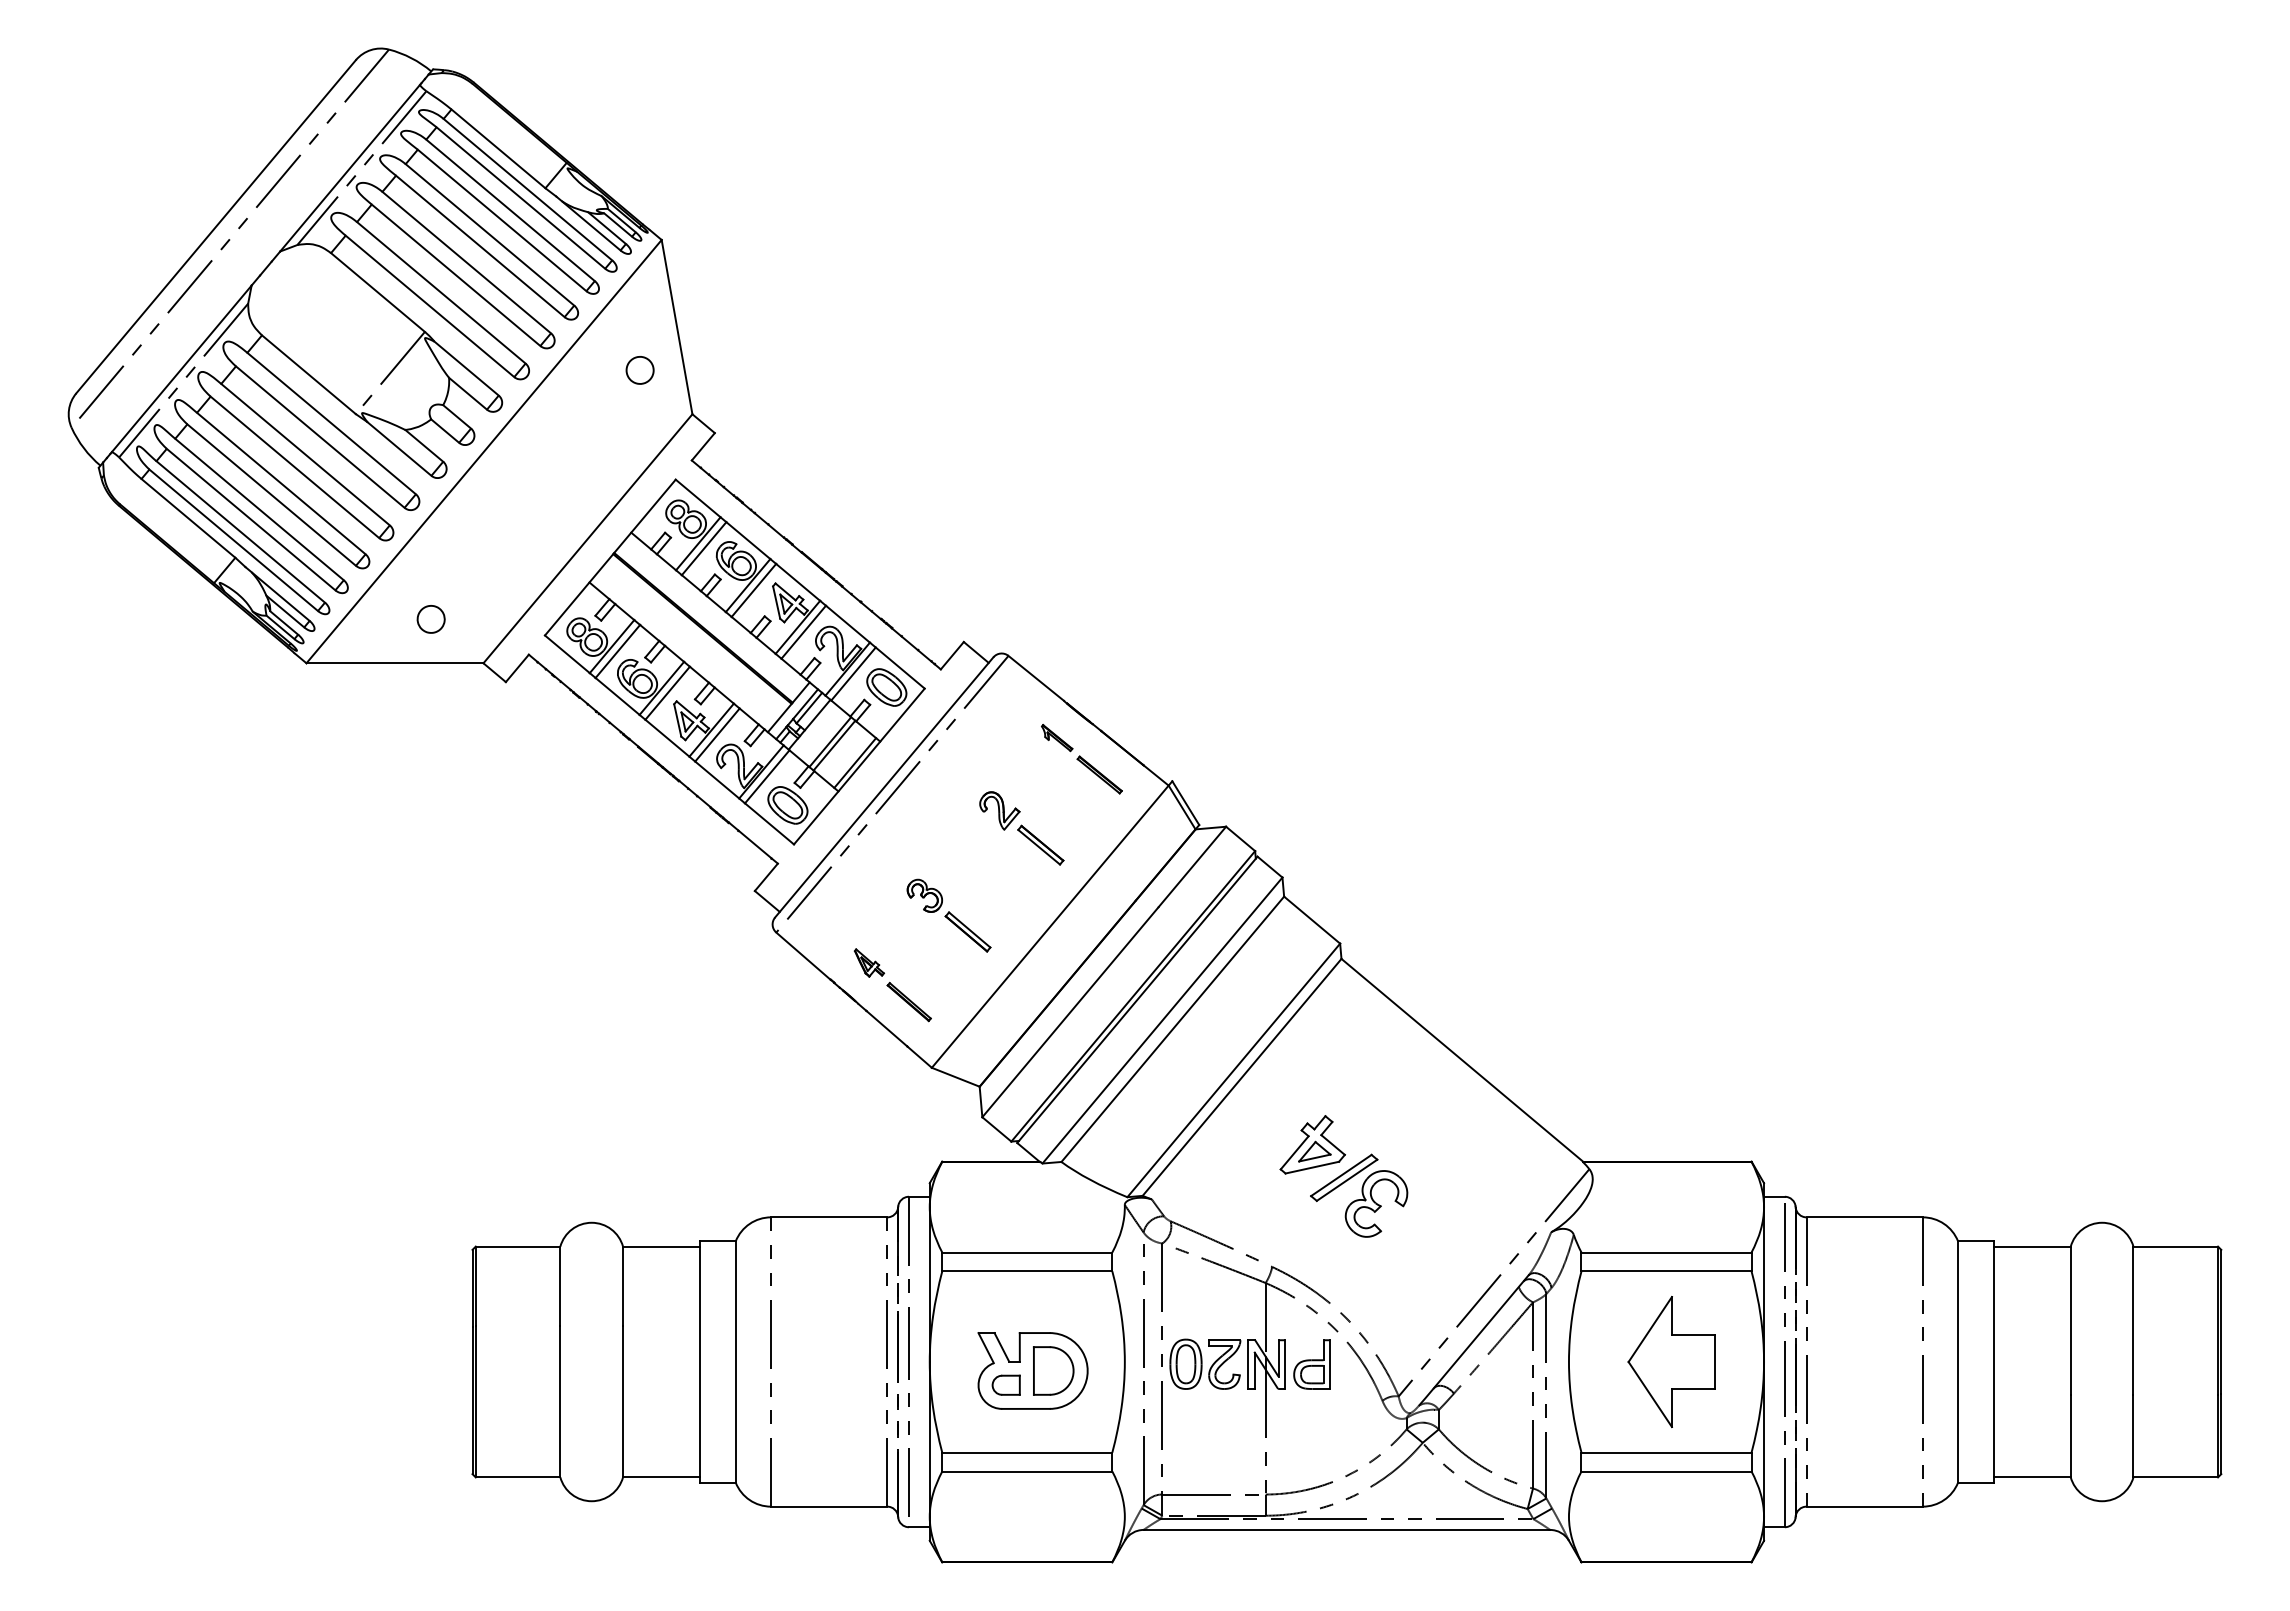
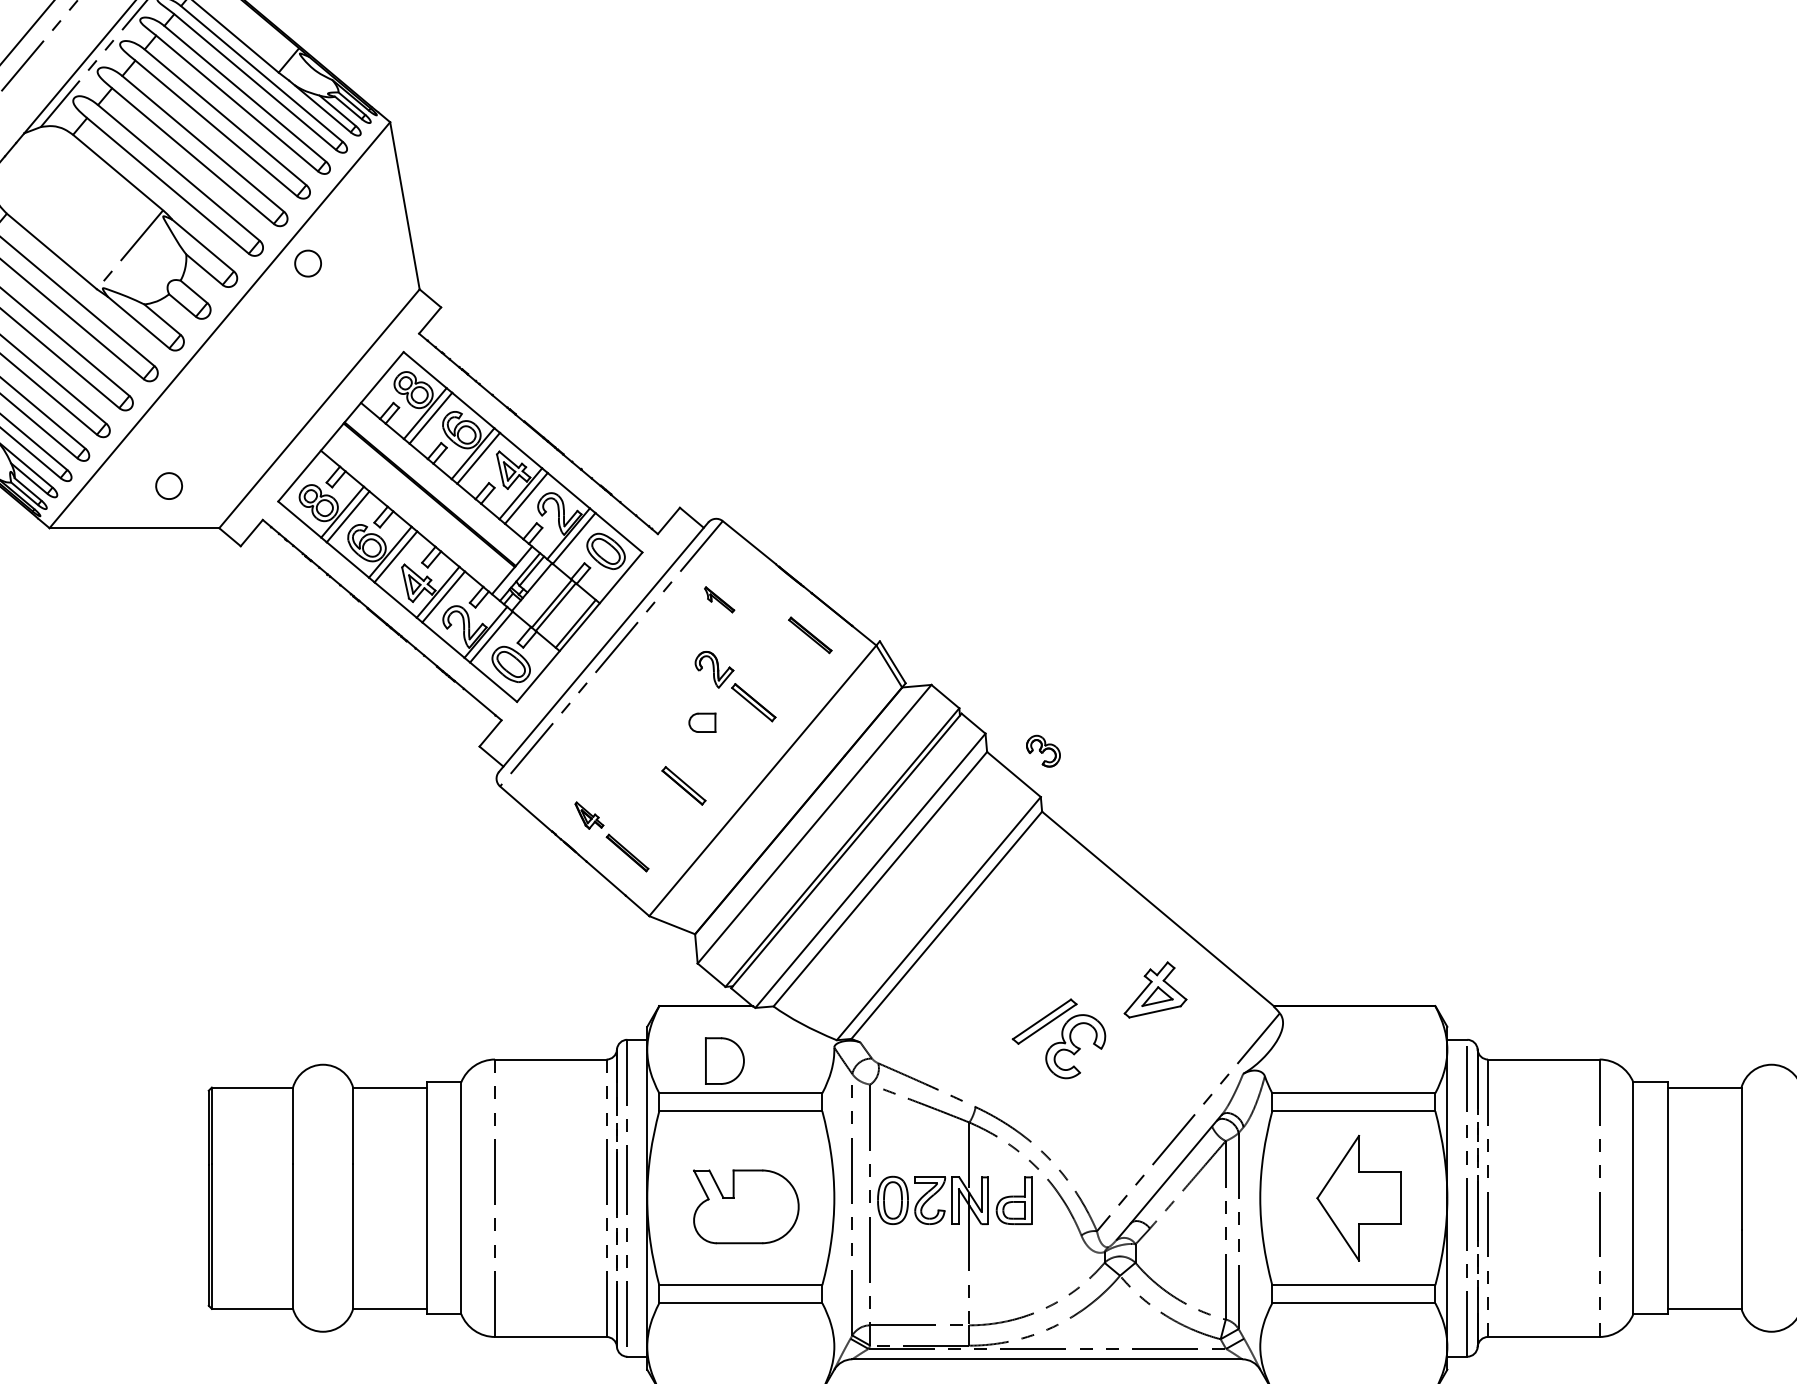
part: (639, 370) -> (307, 263), moved
part: (1057, 738) -> (719, 600), moved
part: (924, 895) -> (1043, 750), moved
part: (1312, 1144) -> (1155, 989), moved
part: (1053, 1370) -> (724, 1060), moved
part: (1005, 1384) -> (701, 722), moved

